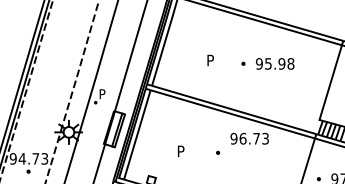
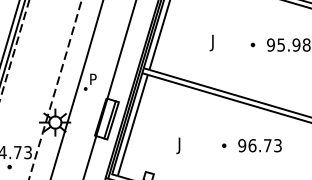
text: (209, 61) -> (214, 42), P -> J
text: (249, 138) -> (259, 145), moved
text: (179, 152) -> (180, 145), P -> J

